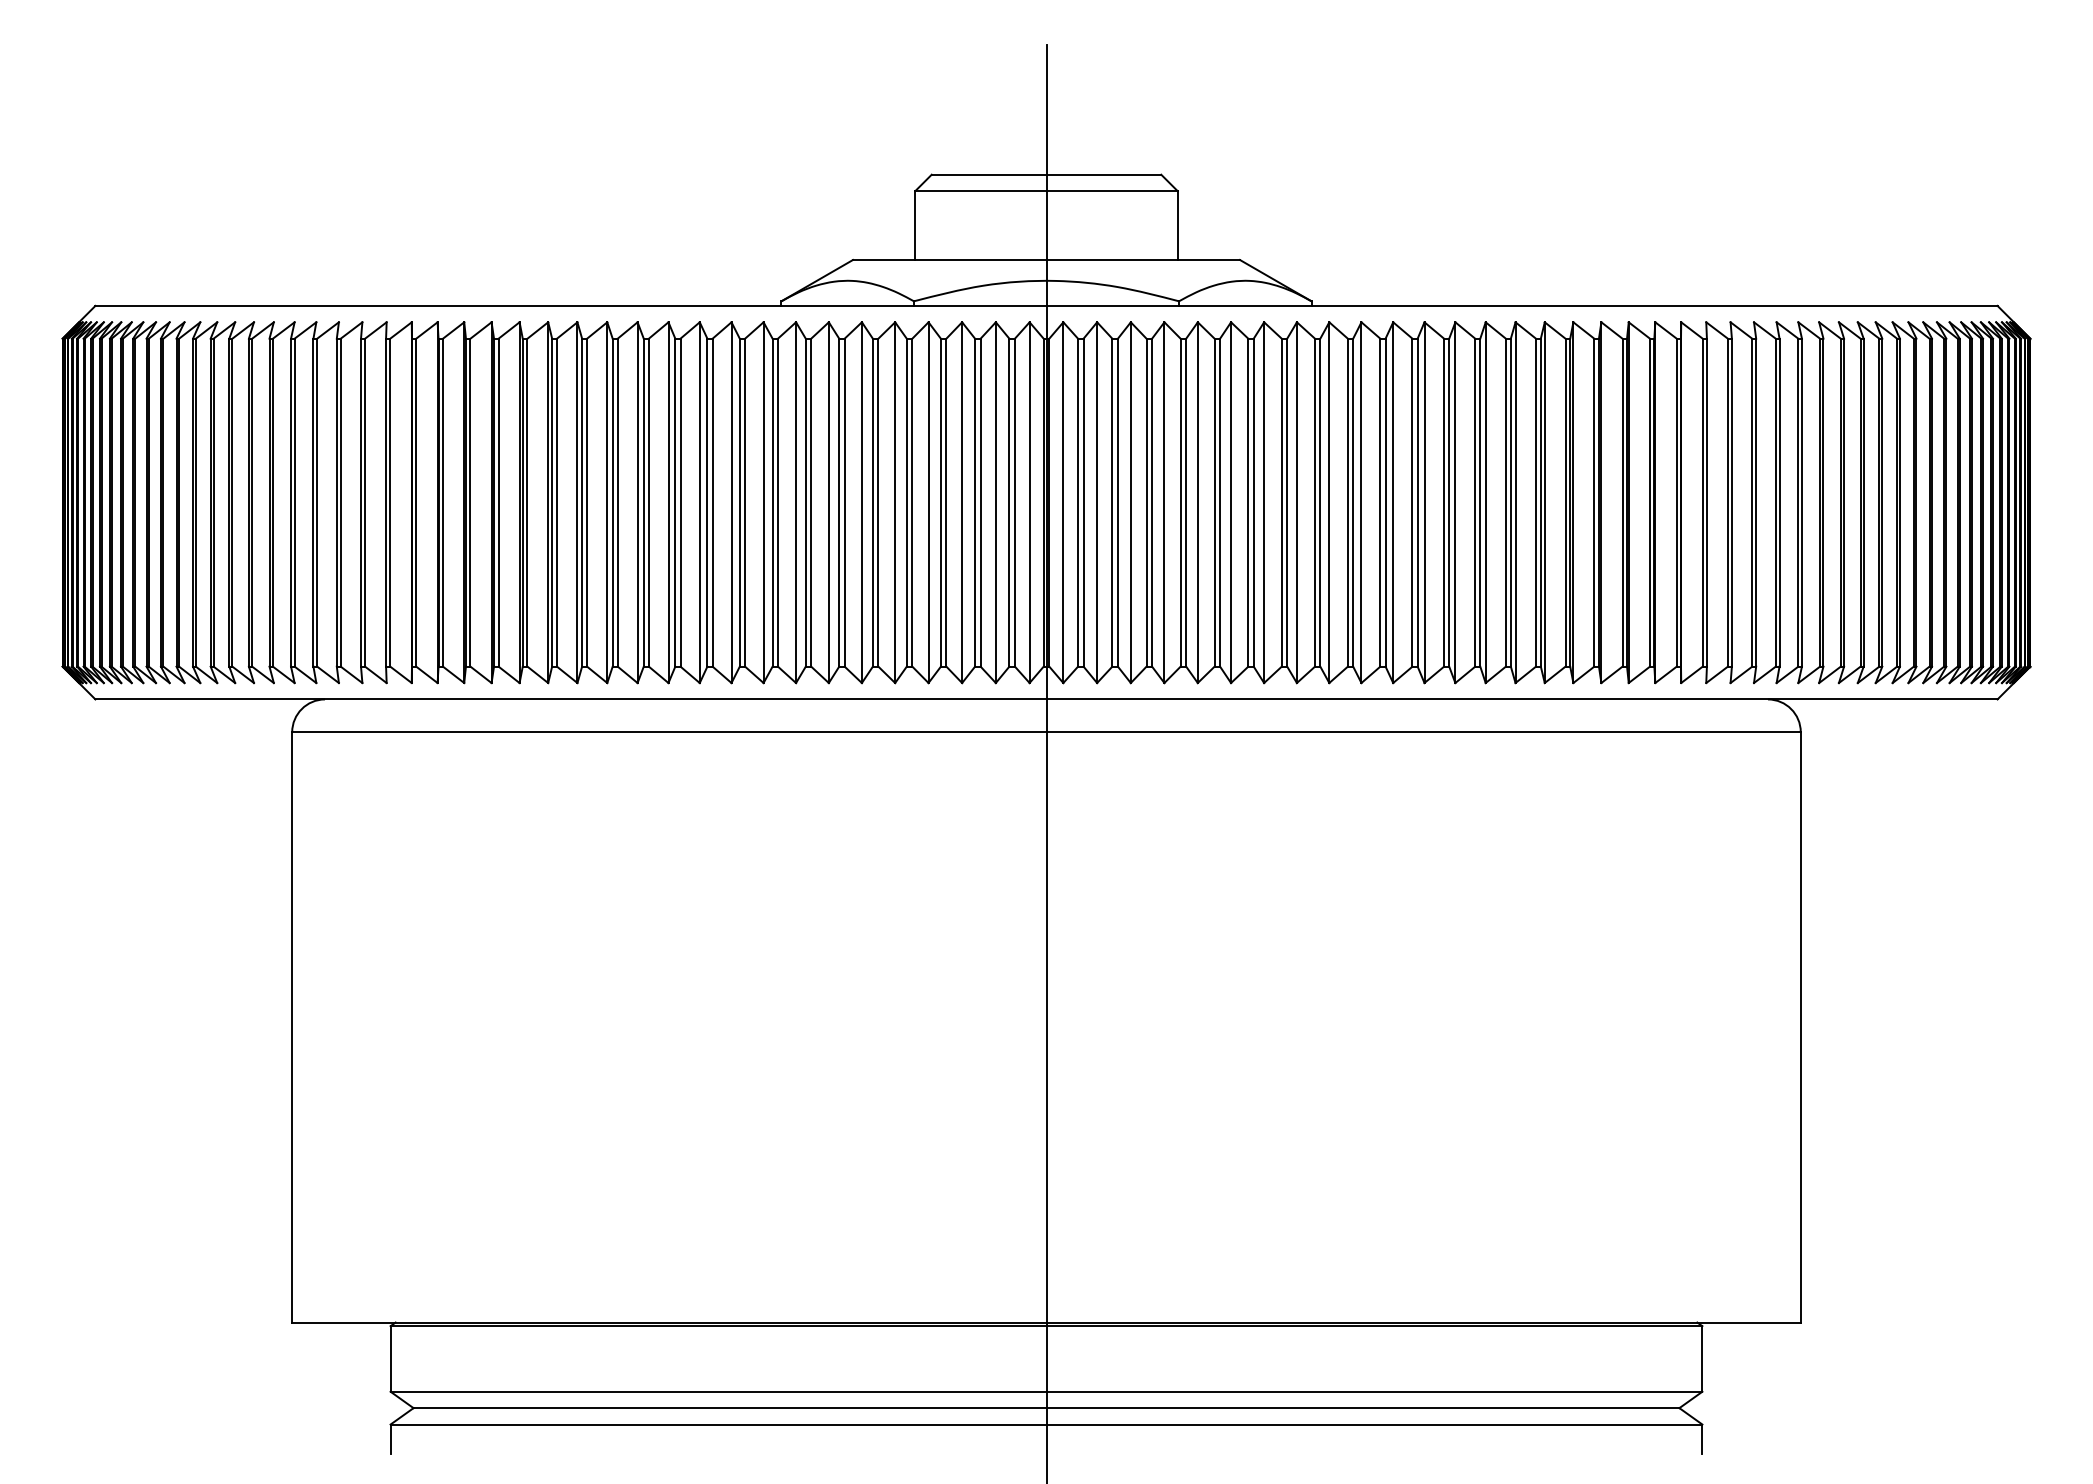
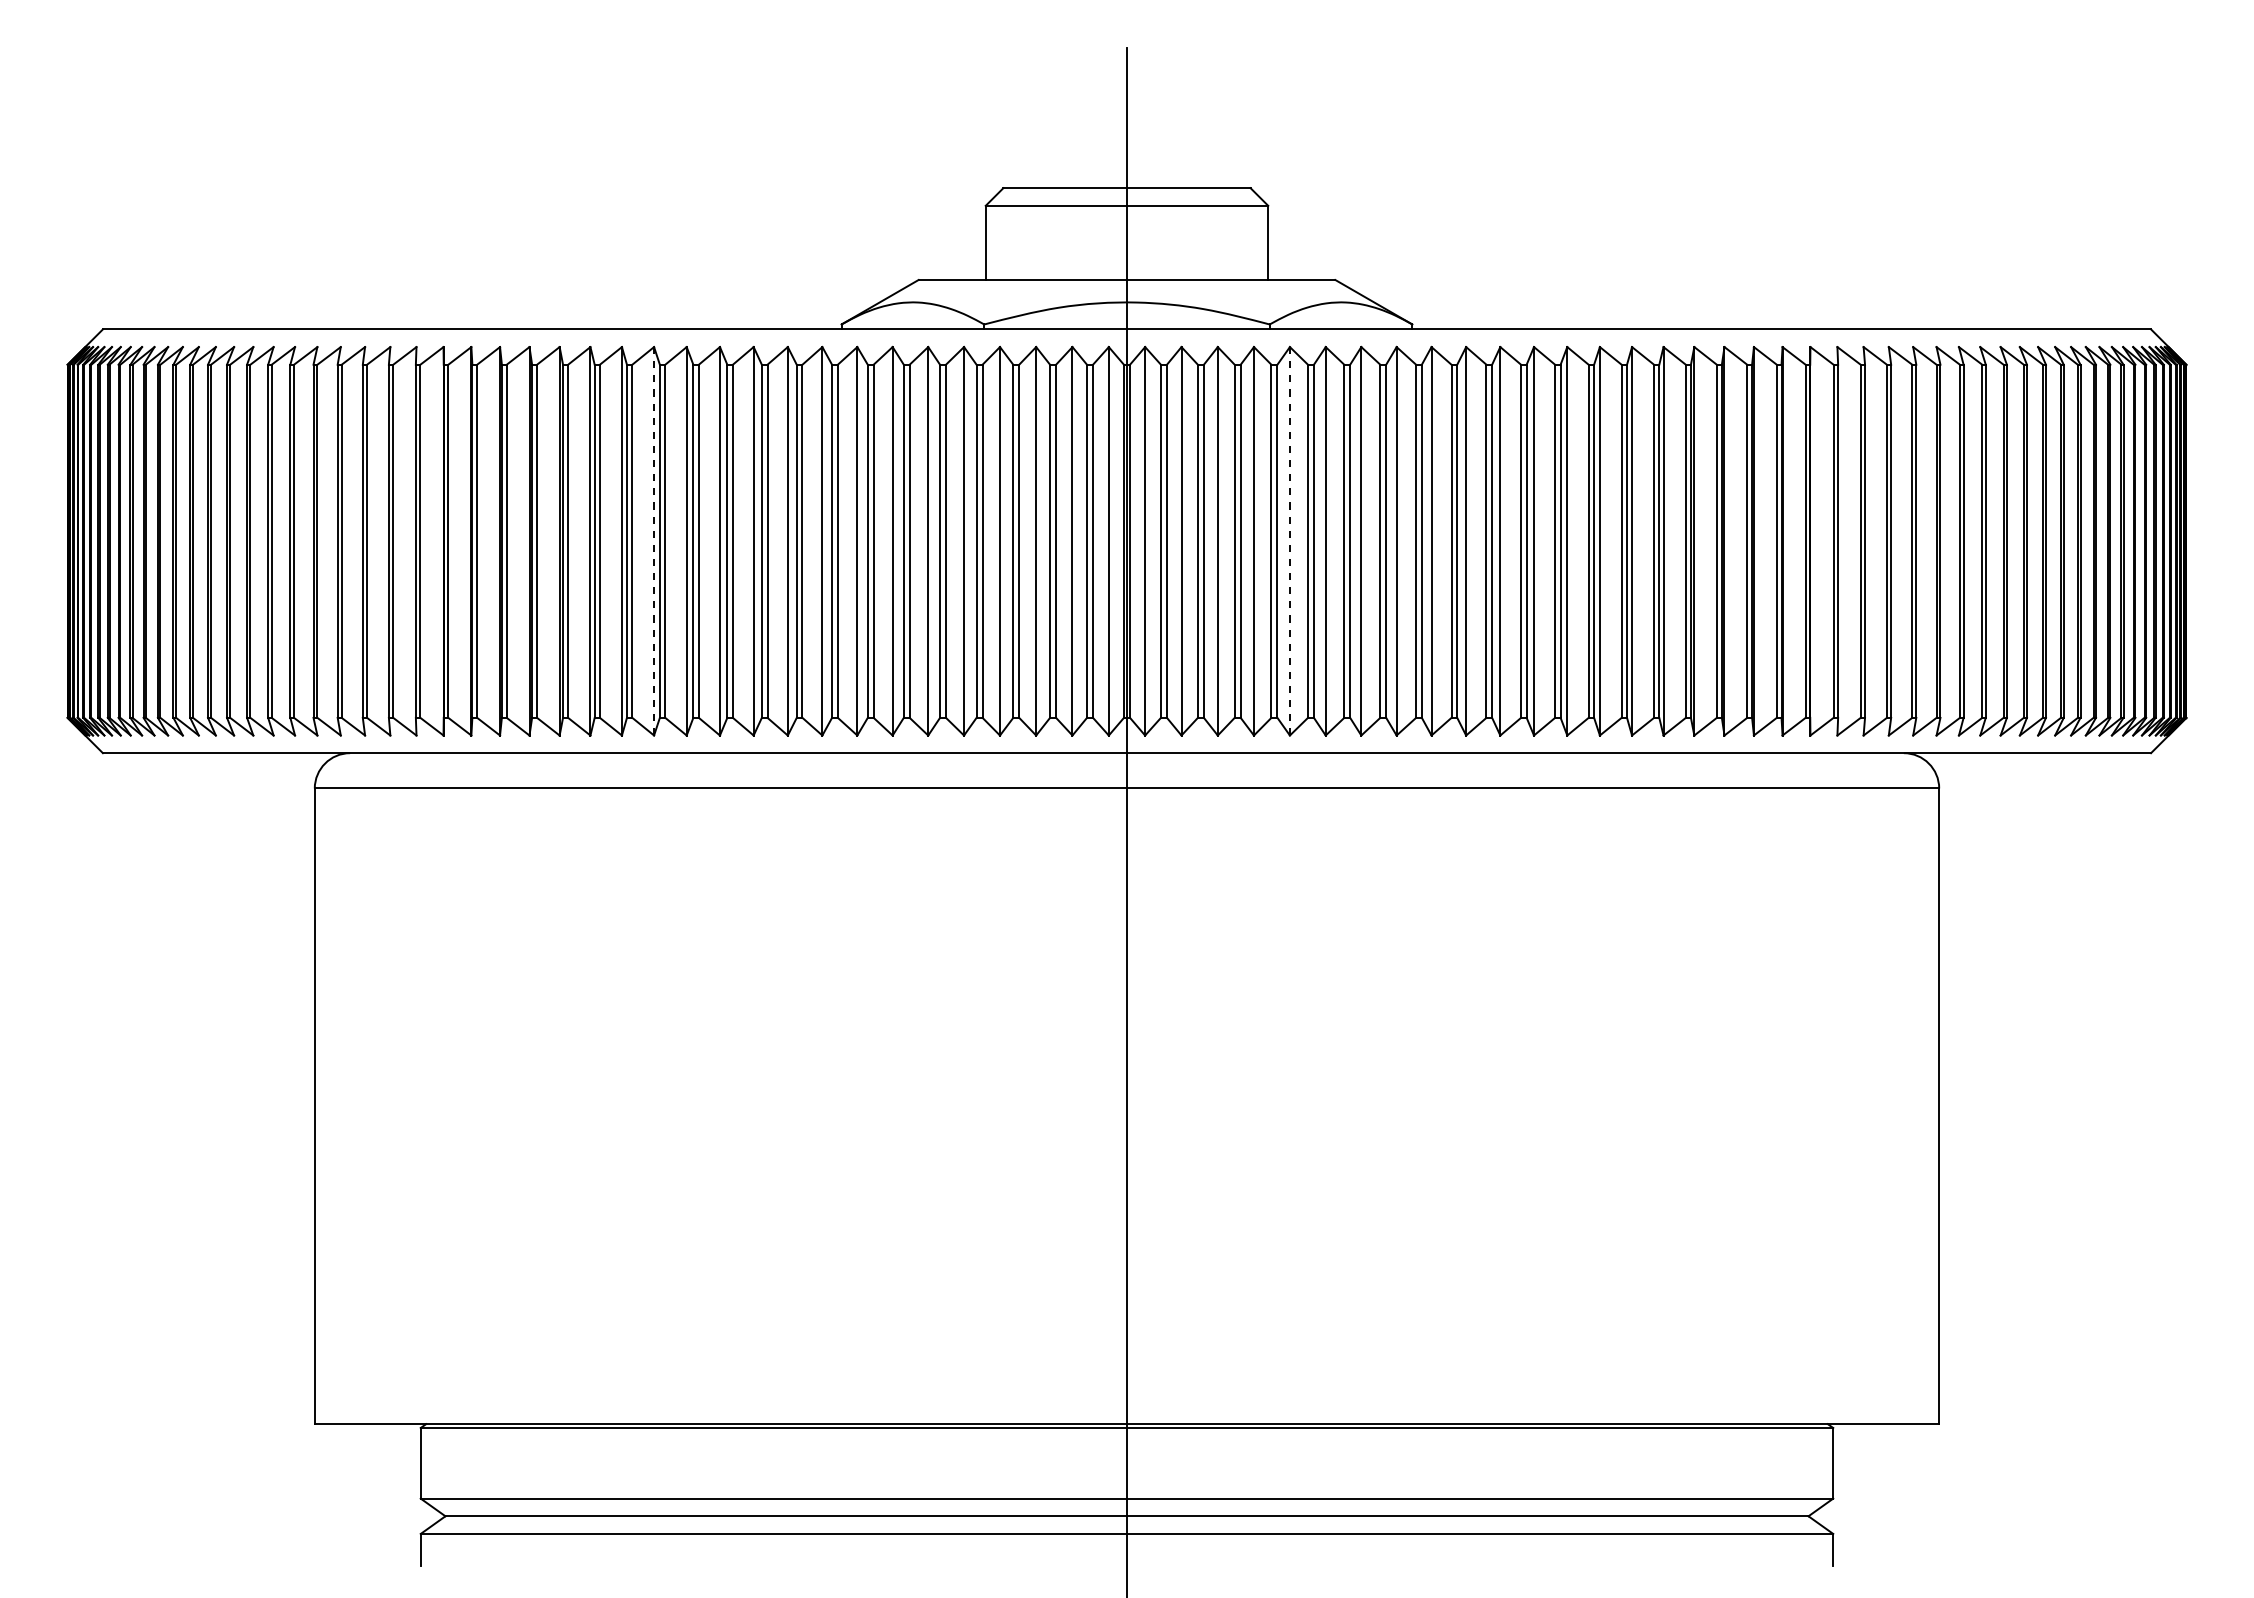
line: (607, 501) -> (654, 540), solid -> dashed
line: (1197, 501) -> (1289, 540), solid -> dashed

